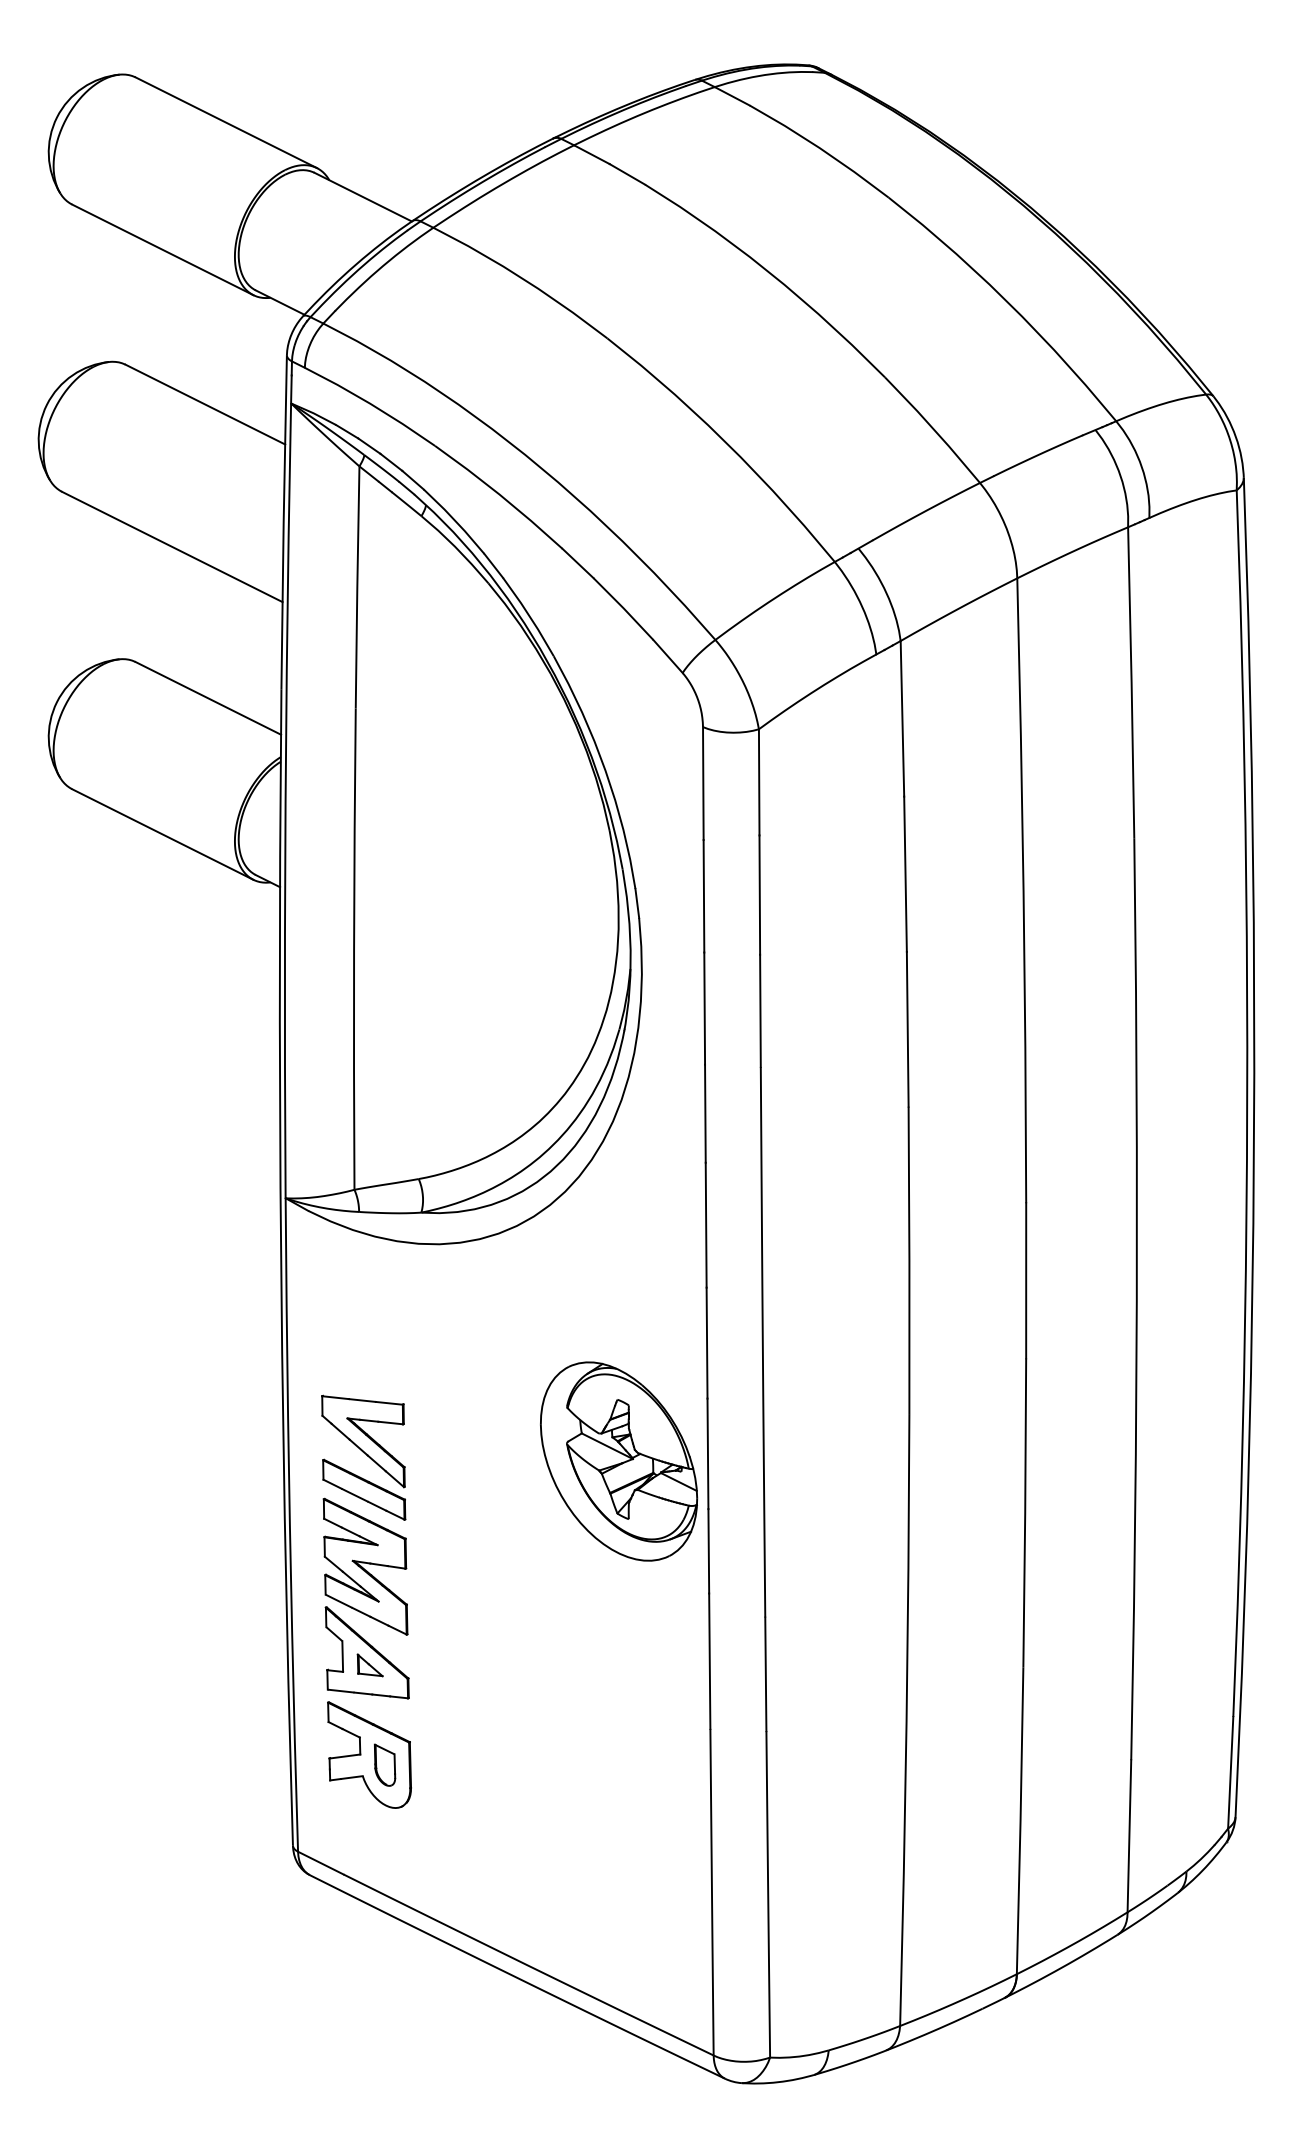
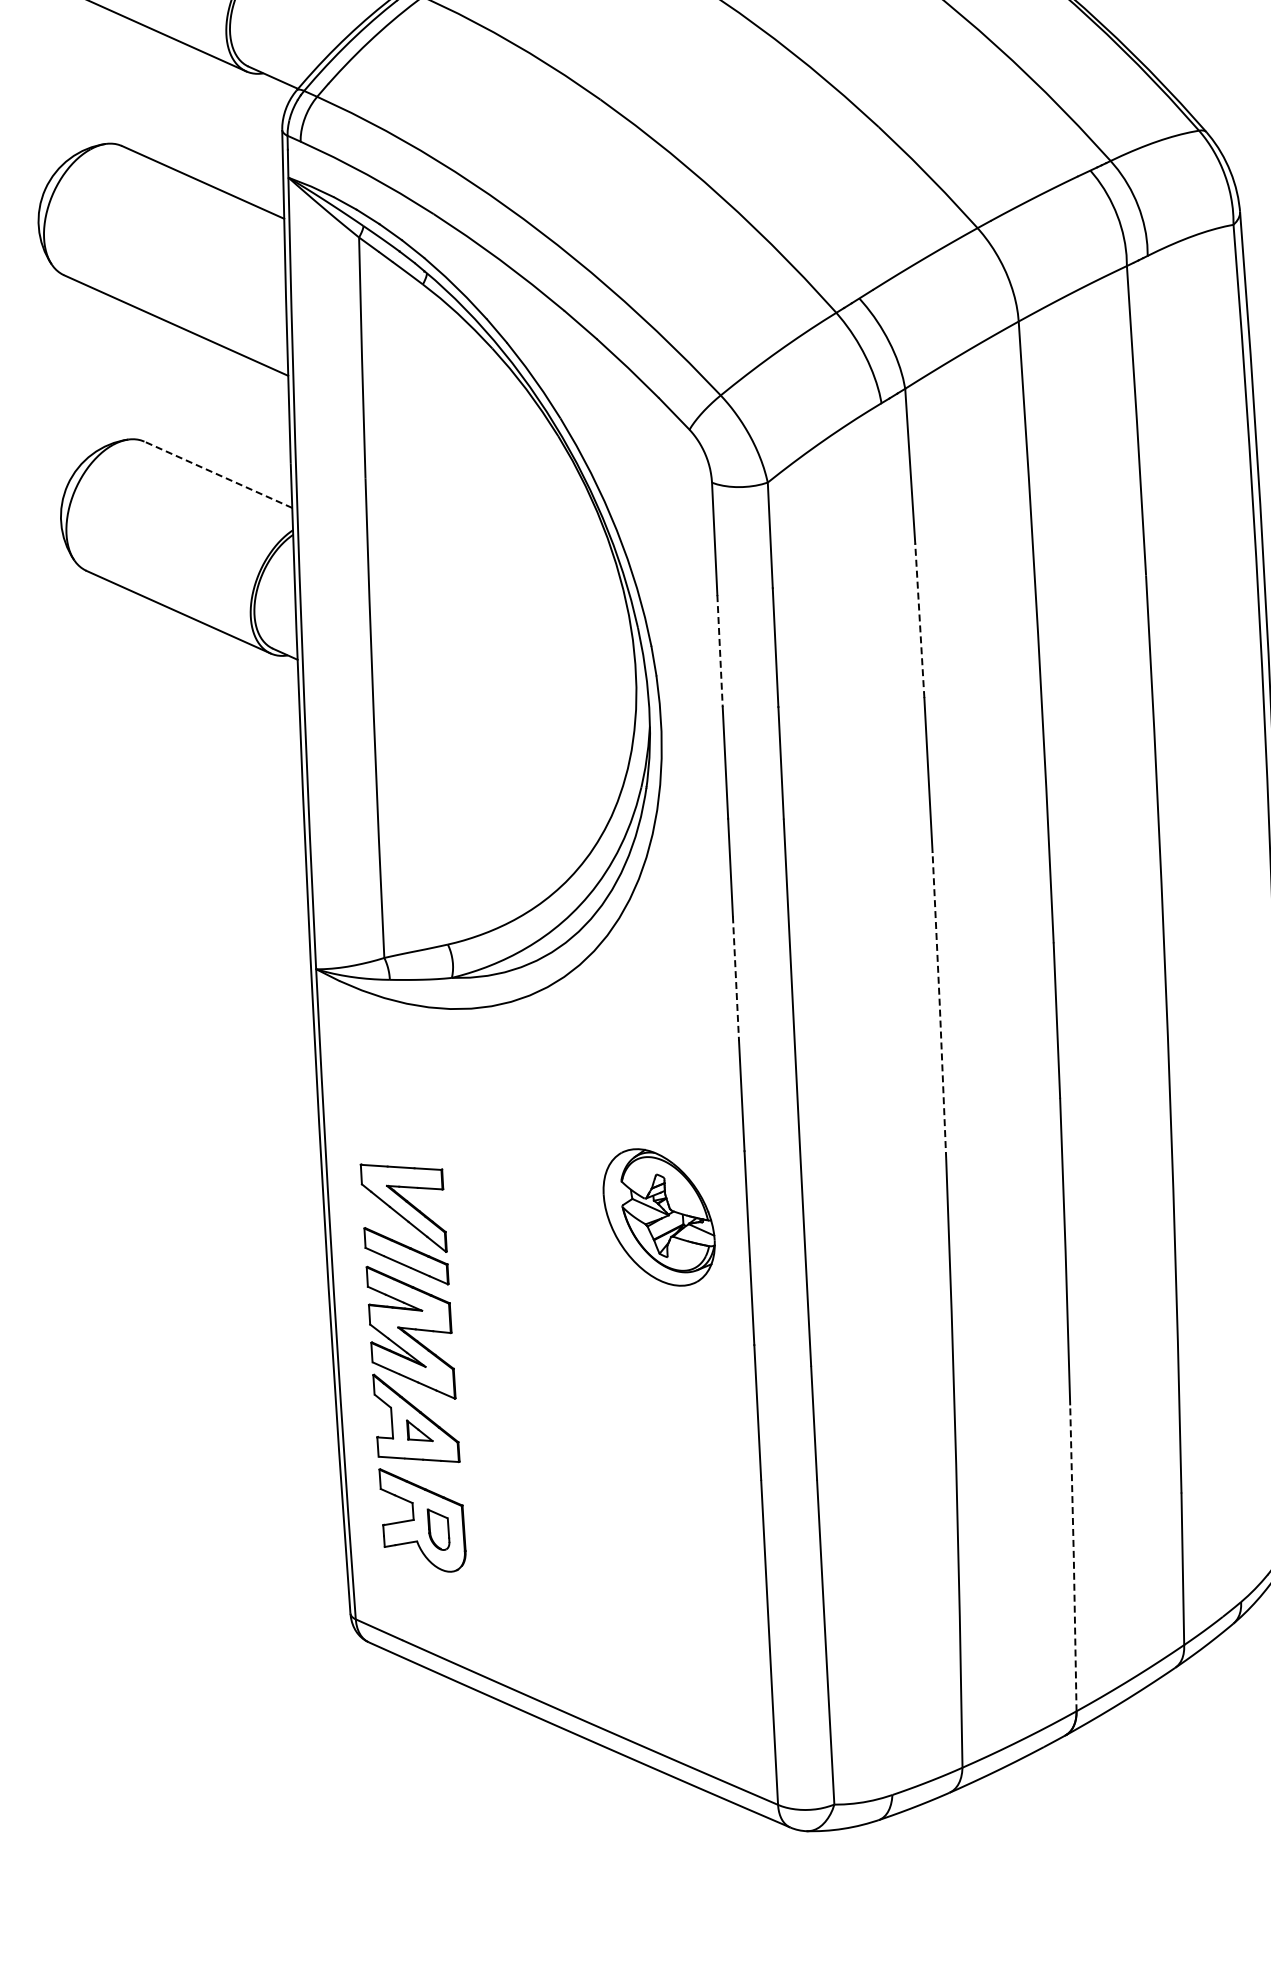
line: (207, 698) -> (217, 474), solid -> dashed
line: (905, 874) -> (919, 621), solid -> dashed
line: (703, 896) -> (719, 651), solid -> dashed
line: (706, 1225) -> (736, 978), solid -> dashed
line: (909, 1261) -> (939, 1006), solid -> dashed
part: (619, 1461) -> (659, 1217), size x0.7
line: (1020, 1820) -> (1073, 1558), solid -> dashed

